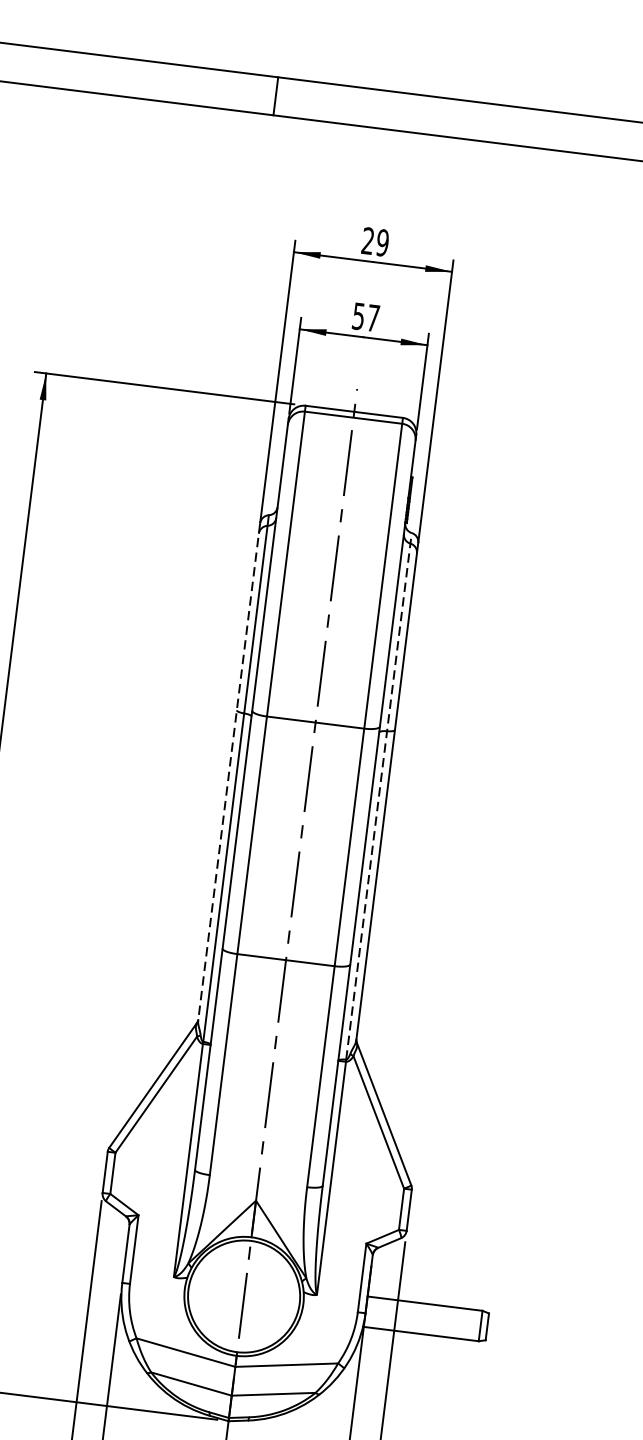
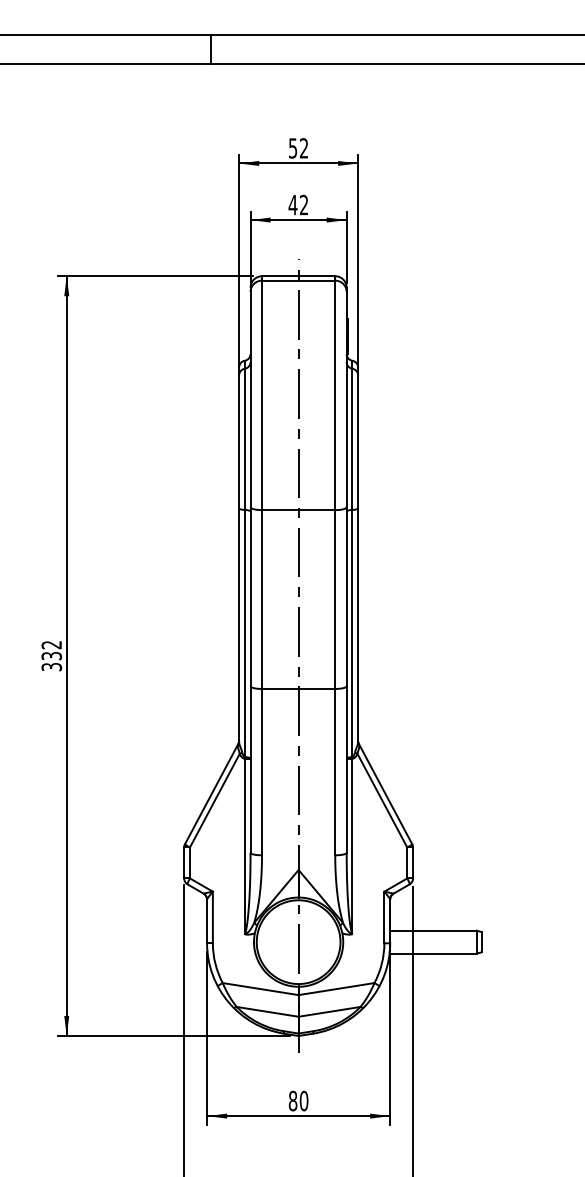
text: (375, 242) -> (298, 148), 29 -> 52
text: (366, 316) -> (298, 204), 57 -> 42
line: (229, 773) -> (239, 555), dashed -> solid
line: (379, 795) -> (352, 558), dashed -> solid

